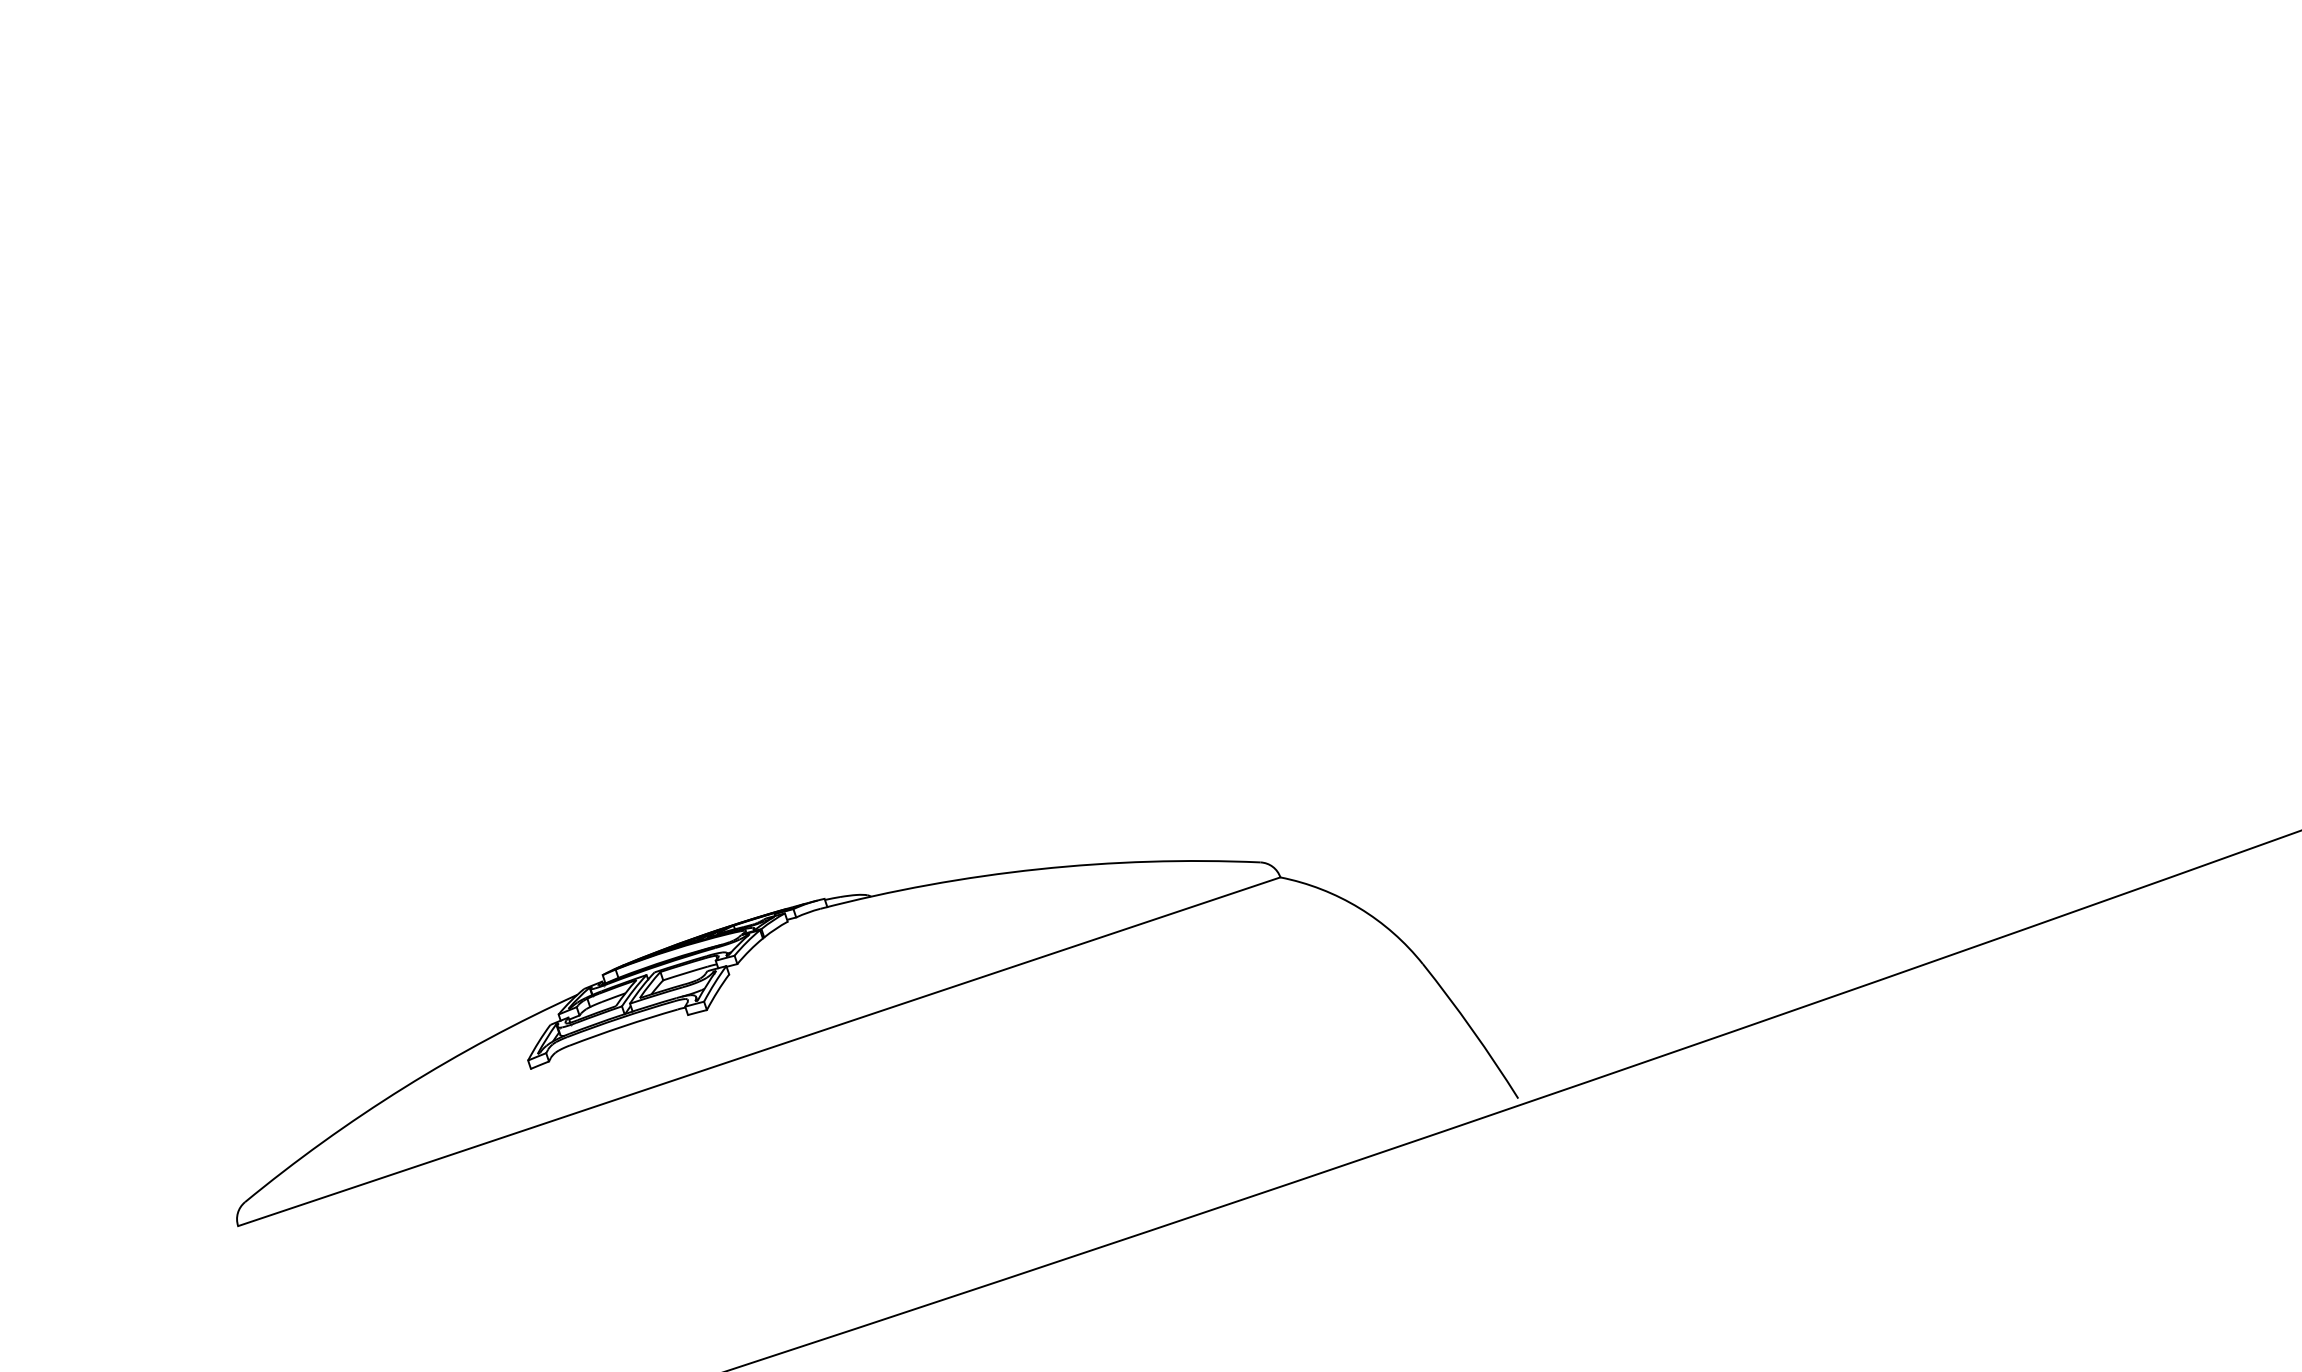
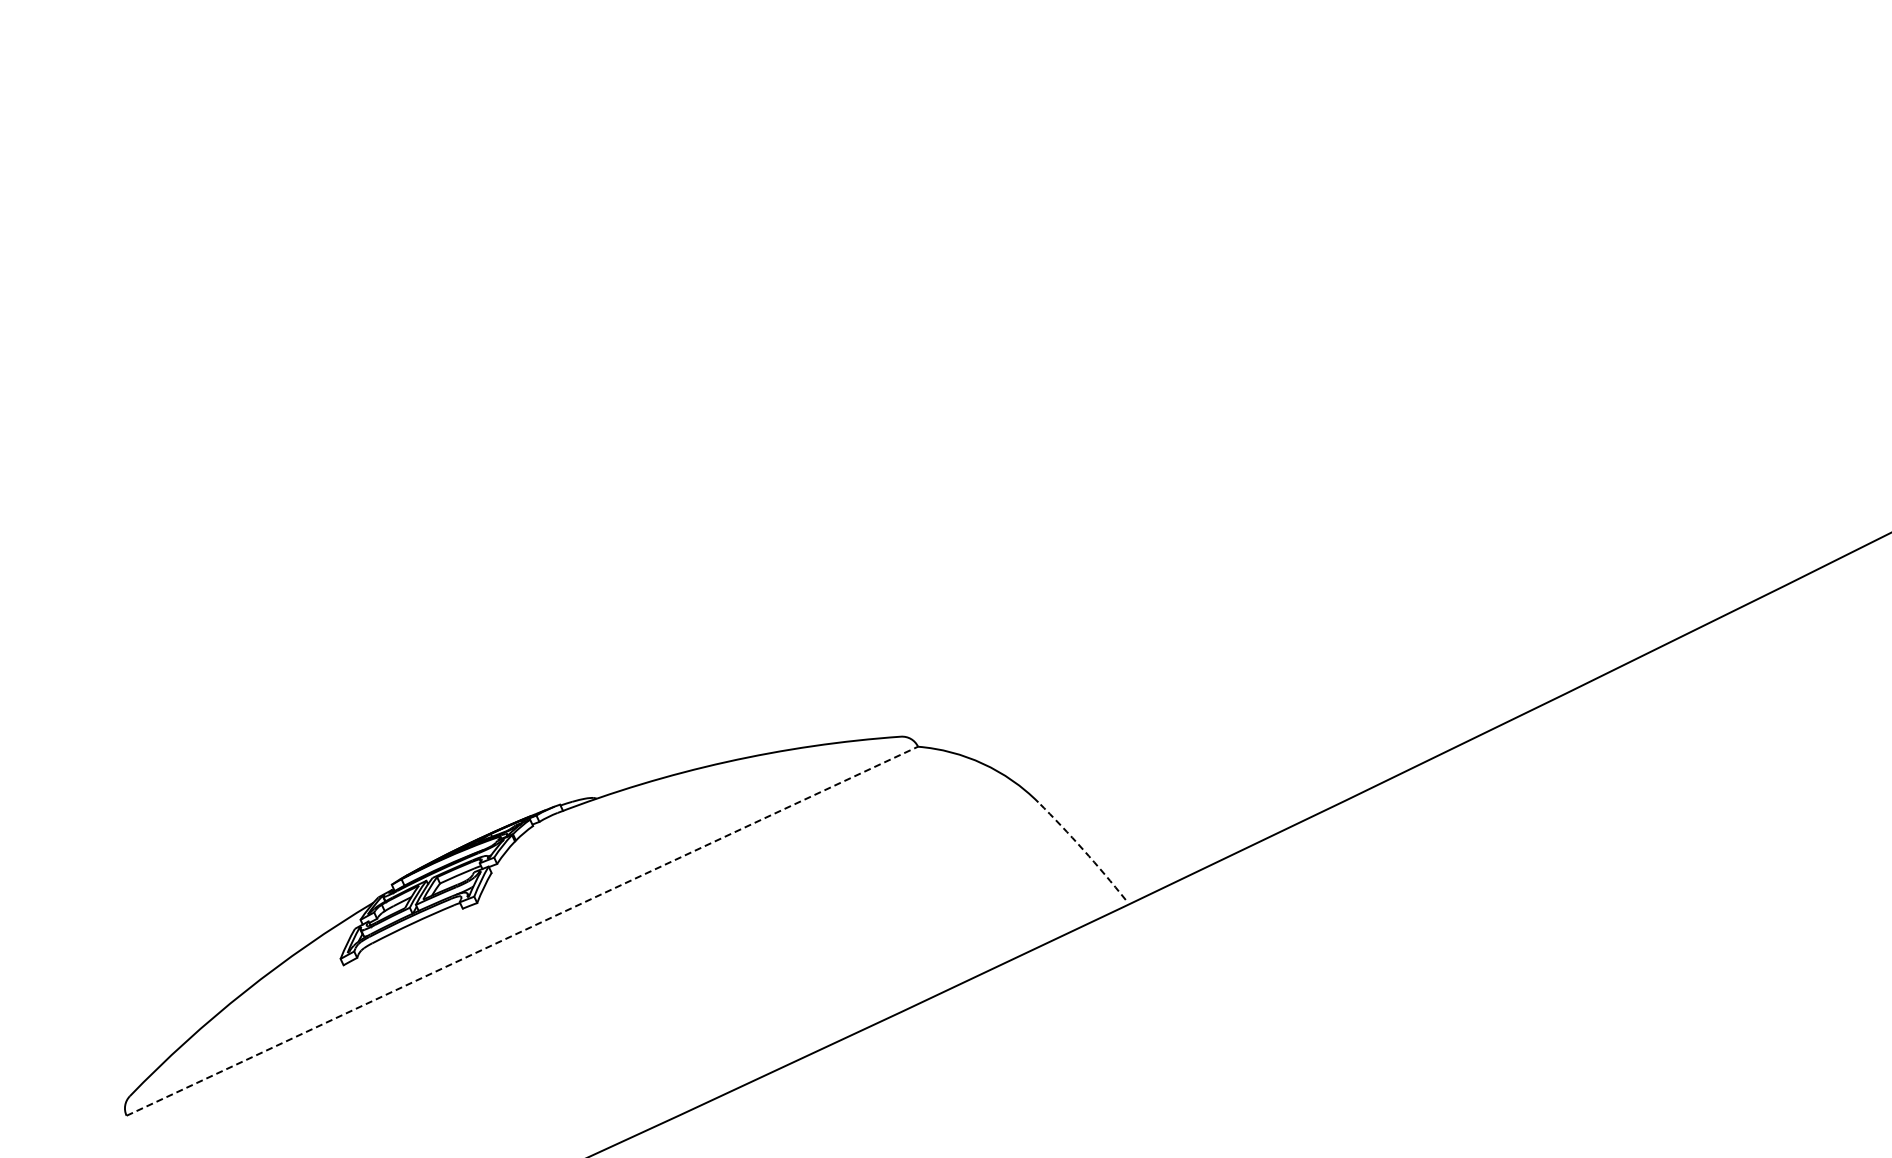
arc: (1472, 1029) -> (1083, 849), solid -> dashed
line: (759, 1052) -> (522, 931), solid -> dashed

